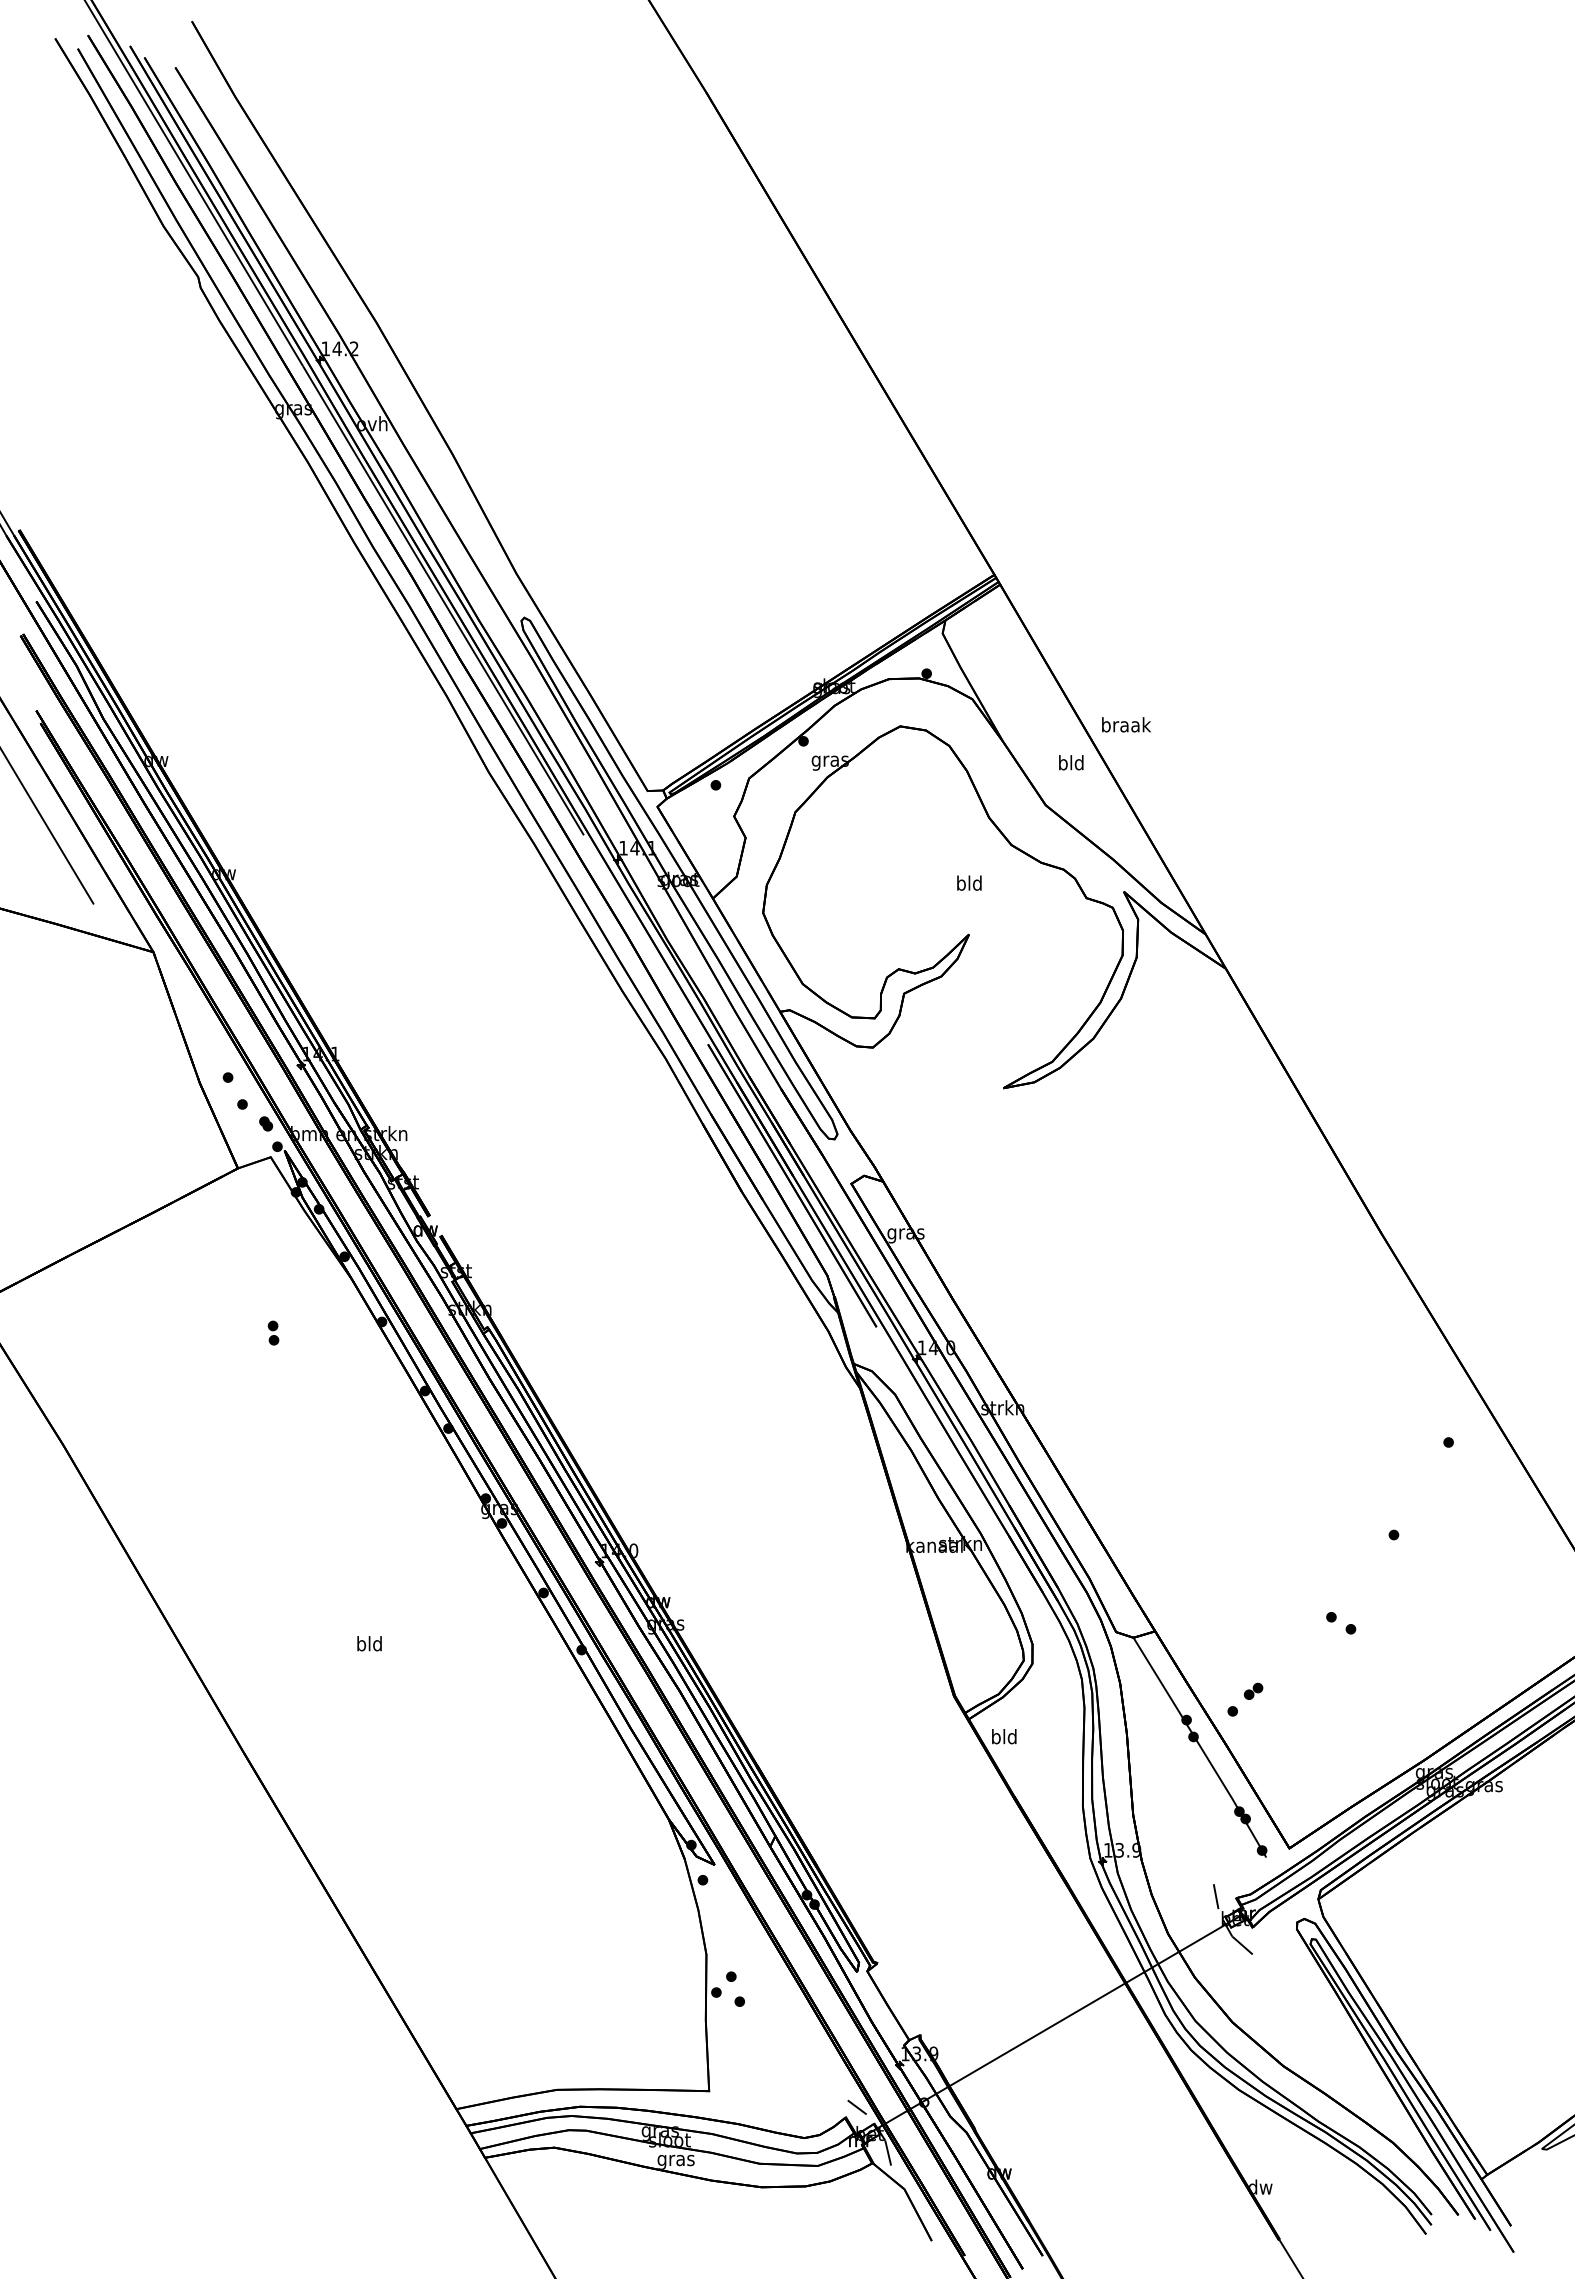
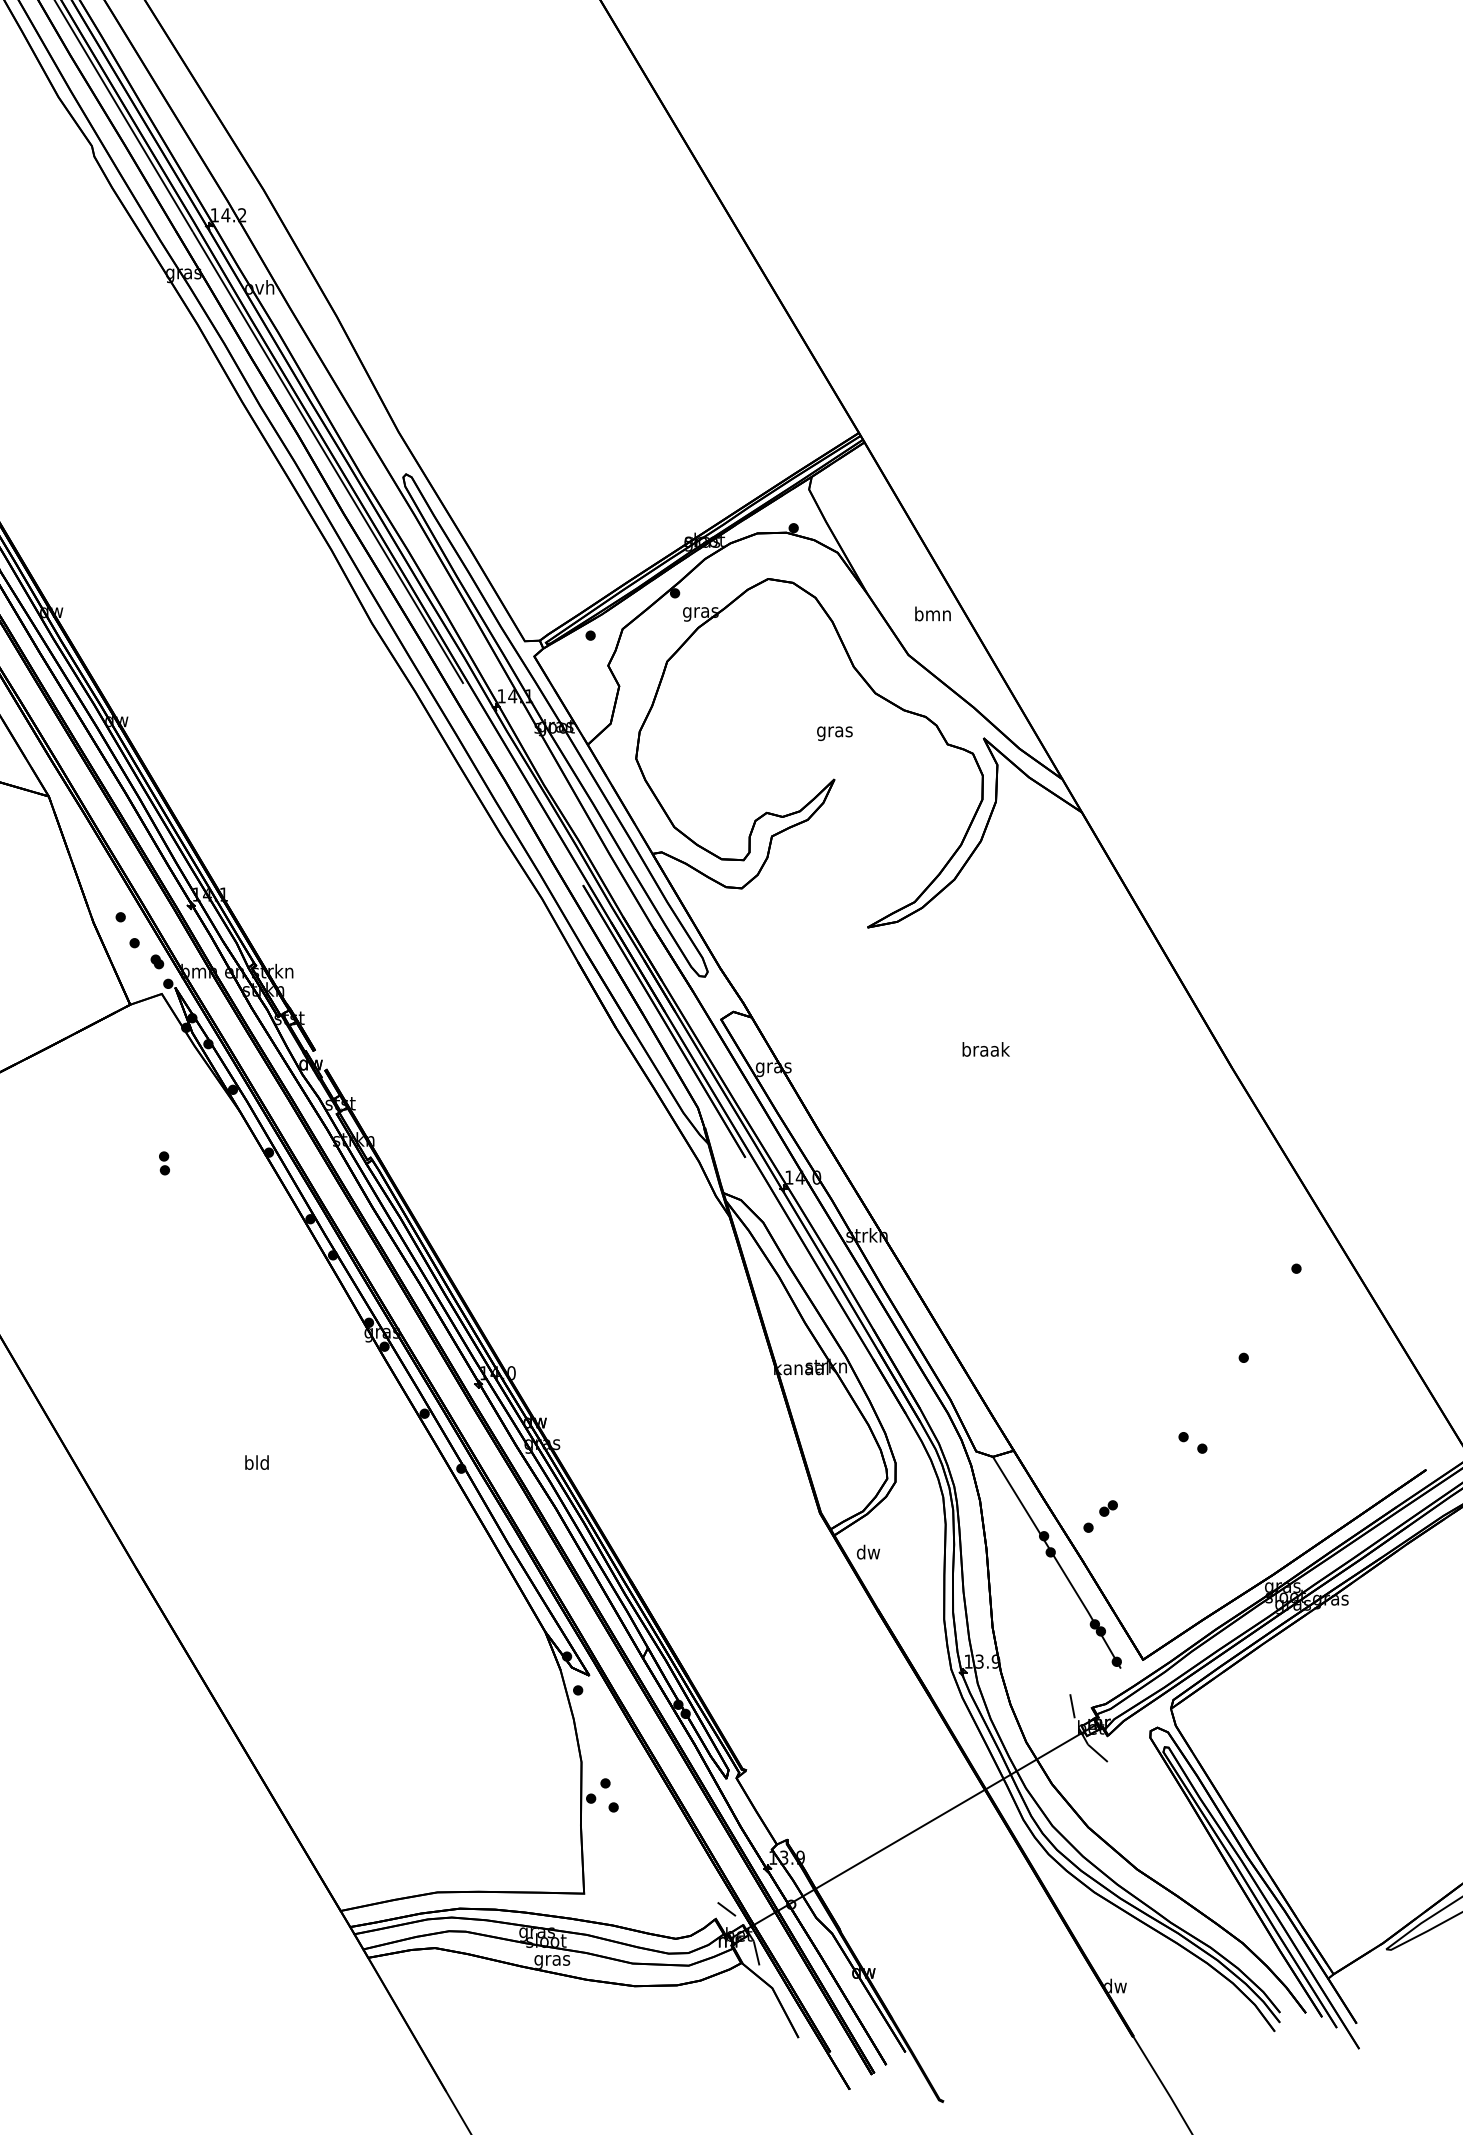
text: (1126, 724) -> (986, 1049), moved
text: (1070, 762) -> (932, 613), bld -> bmn
text: (969, 884) -> (834, 731), bld -> gras
text: (1004, 1736) -> (868, 1551), bld -> dw

